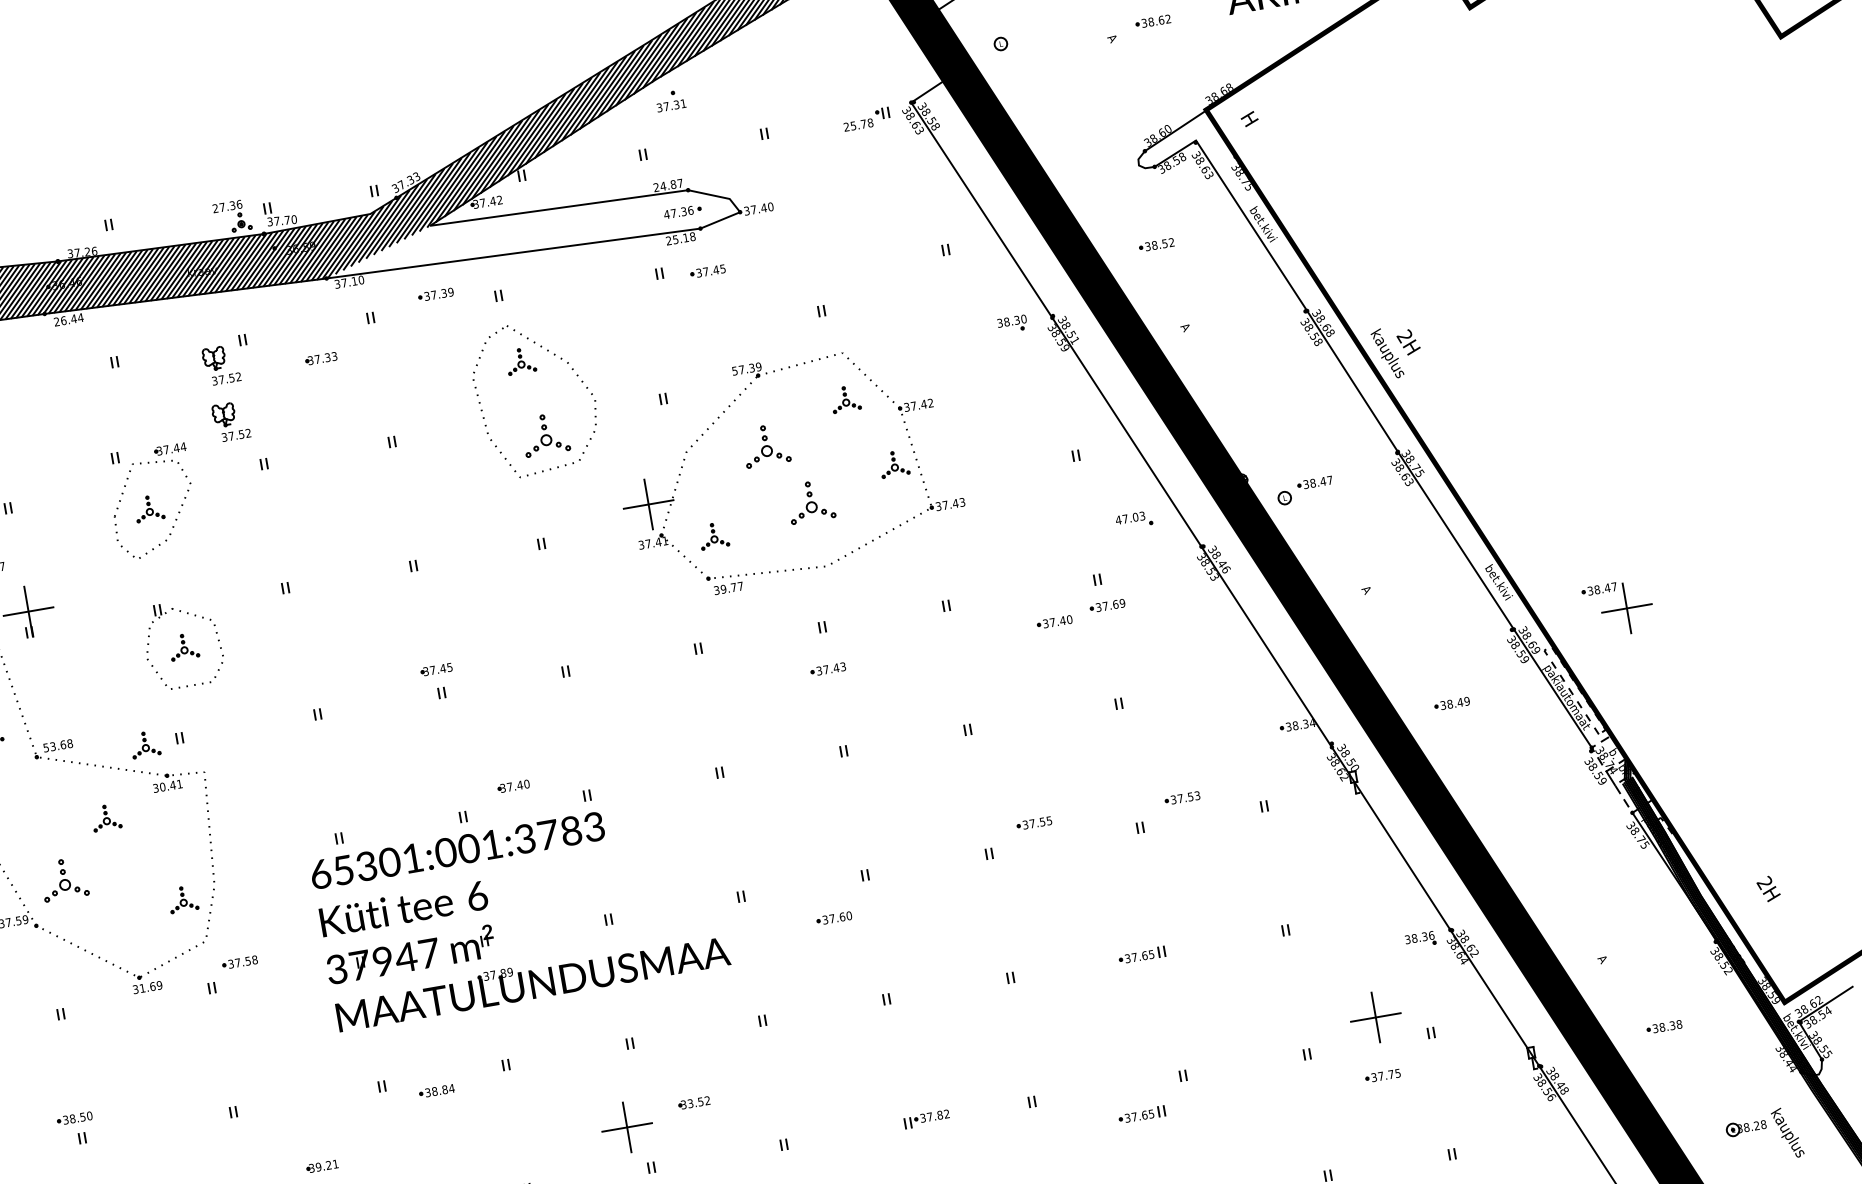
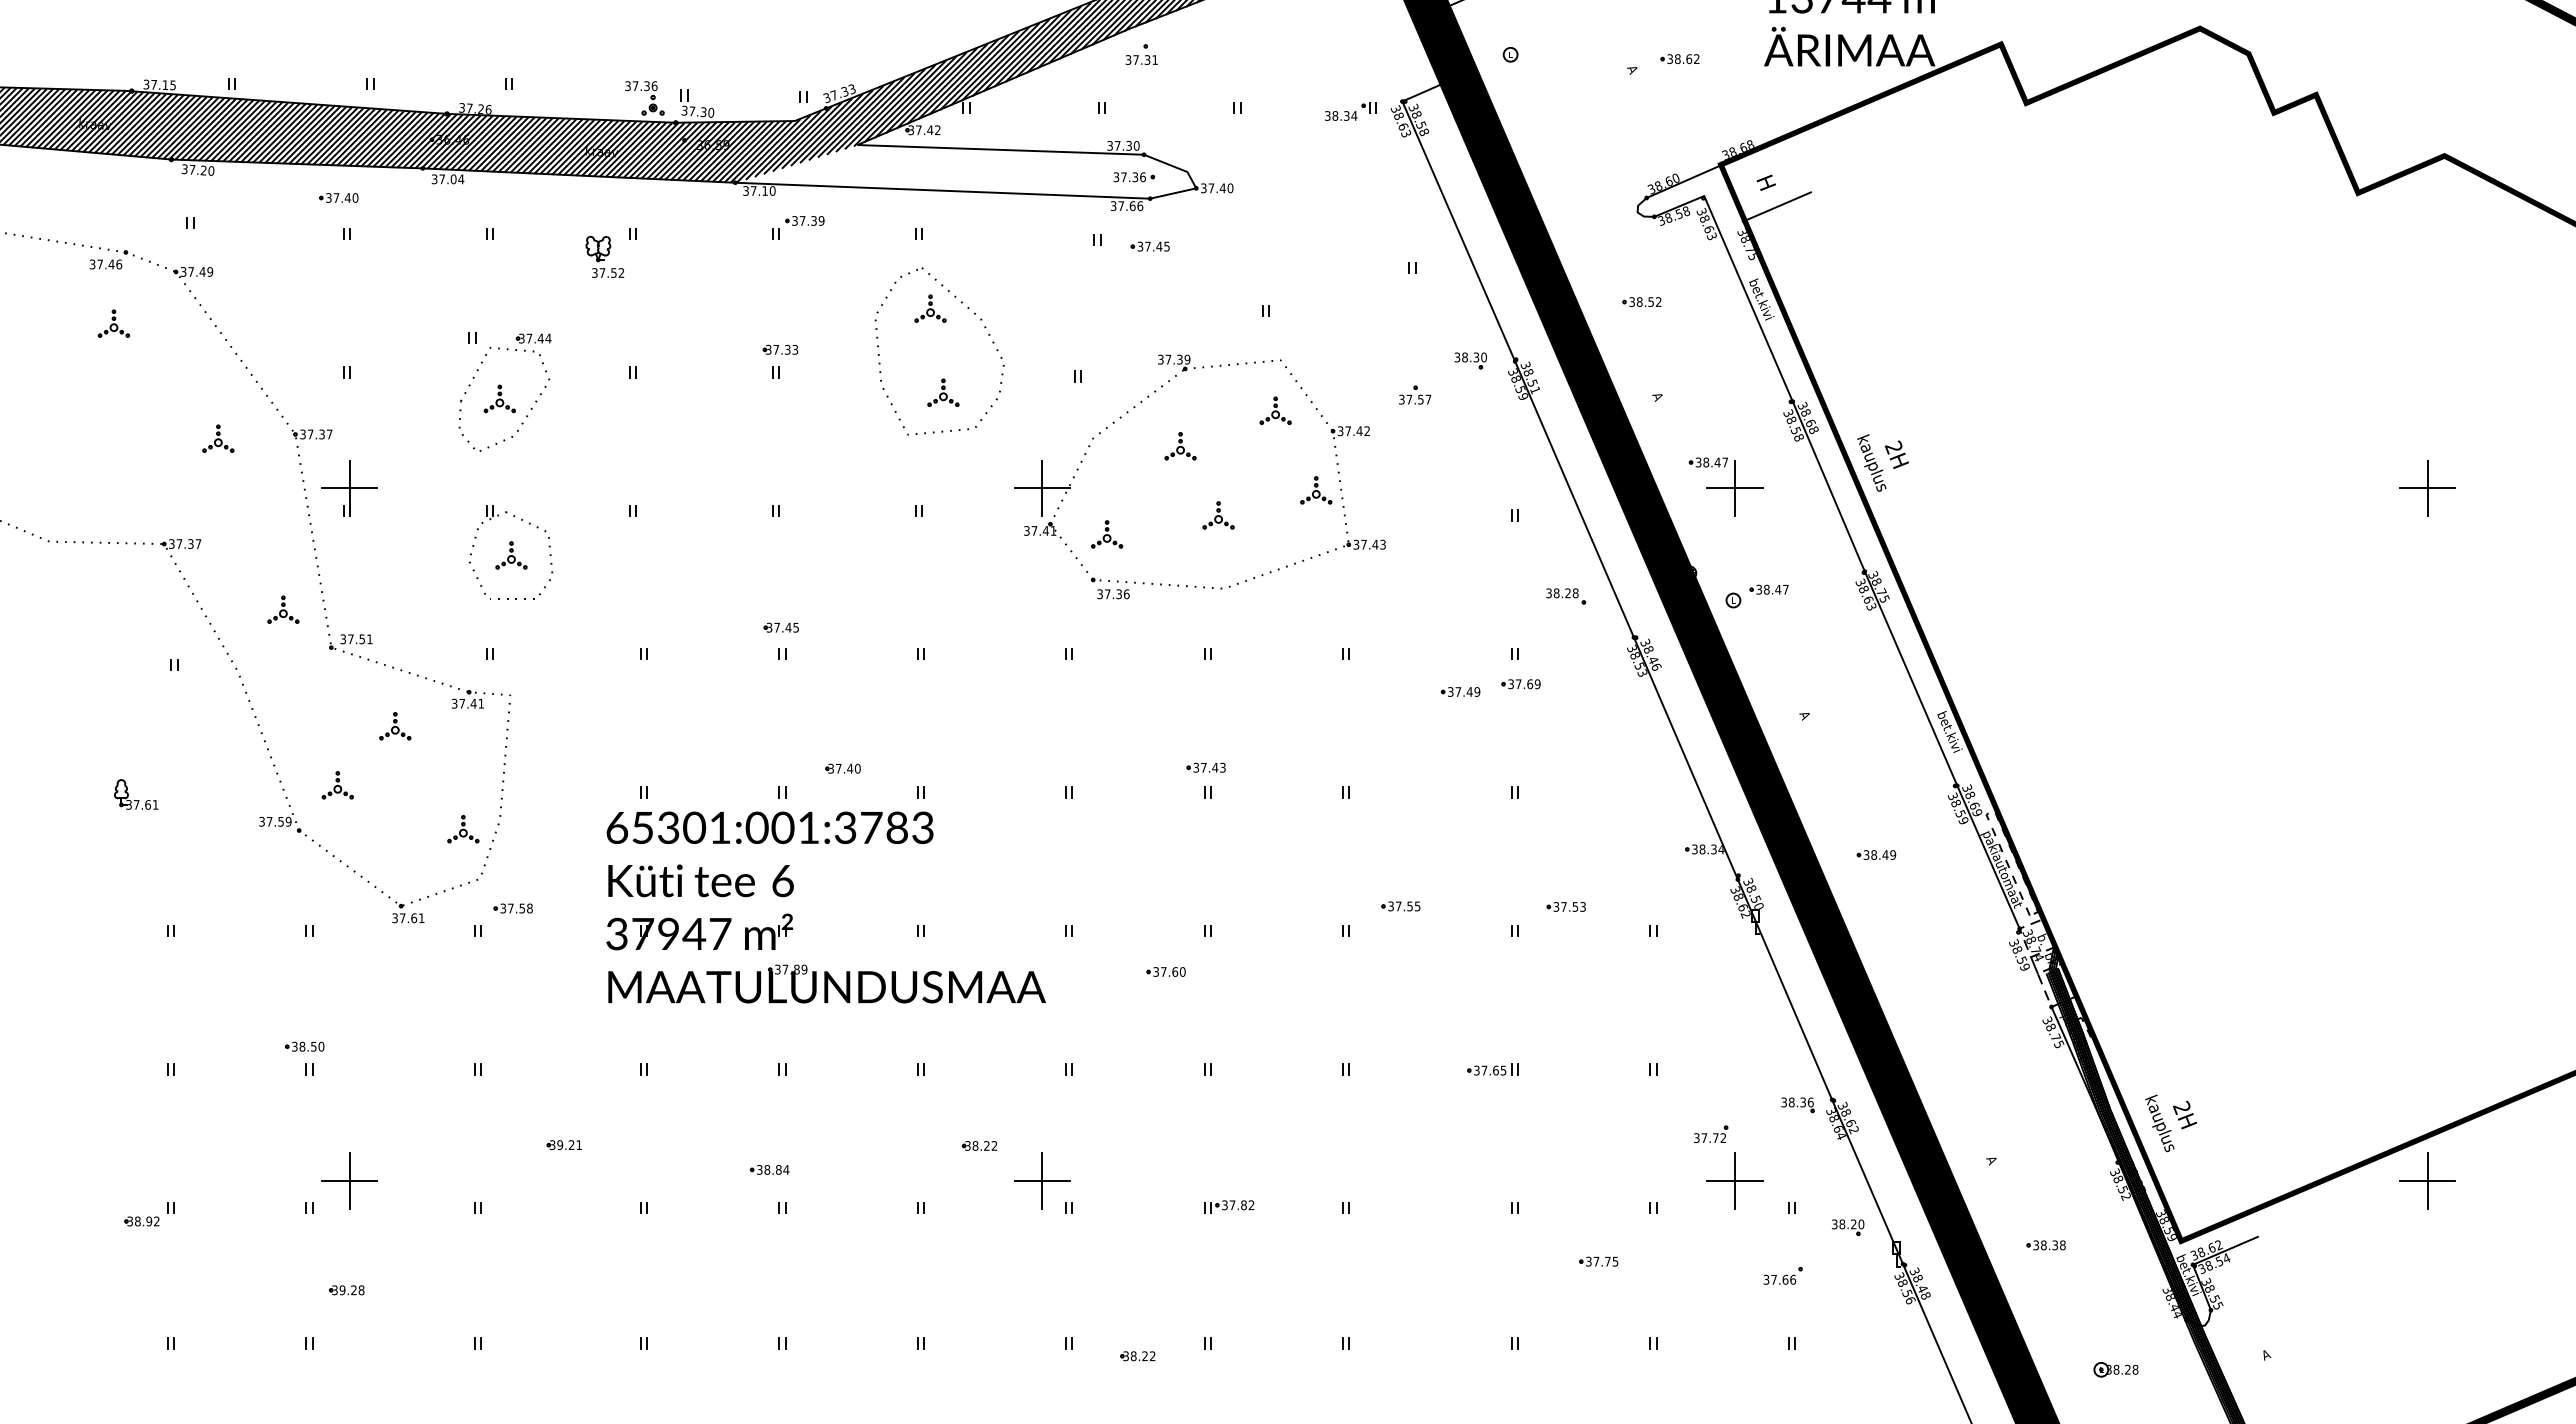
text: (858, 124) -> (1341, 115), 25.78 -> 38.34
line: (1263, 138) -> (1777, 206), added
text: (668, 185) -> (1123, 145), 24.87 -> 37.30
text: (215, 208) -> (627, 86), 27.36 -> 37.36
text: (667, 214) -> (1116, 177), 47.36 -> 37.36
text: (287, 220) -> (703, 112), 37.70 -> 37.30
text: (680, 239) -> (1126, 206), 25.18 -> 37.66
part: (435, 294) -> (804, 220), moved
text: (64, 320) -> (443, 179), 26.44 -> 37.04
part: (321, 358) -> (780, 349), moved
part: (968, 362) -> (1415, 394), added
text: (734, 370) -> (1160, 358), 57.39 -> 37.39
part: (230, 421) -> (604, 319), removed
part: (545, 434) -> (943, 392), size x0.62
part: (765, 445) -> (1180, 446), size x0.62
part: (810, 501) -> (1218, 515), size x0.62
text: (1129, 518) -> (1561, 593), 47.03 -> 38.28
text: (731, 588) -> (1116, 594), 39.77 -> 37.36
part: (1618, 608) -> (1725, 486), moved
text: (1069, 619) -> (1477, 691), 37.40 -> 37.49
part: (827, 669) -> (1205, 767), moved
part: (145, 744) -> (451, 654), removed
text: (58, 745) -> (356, 639), 53.68 -> 37.51
text: (162, 786) -> (462, 703), 30.41 -> 37.41
part: (63, 879) -> (337, 785), size x0.62
part: (1347, 979) -> (1711, 1134), added
text: (151, 987) -> (412, 918), 31.69 -> 37.61
part: (1484, 1041) -> (1848, 1227), added
part: (1382, 1075) -> (1598, 1261), moved
part: (436, 1090) -> (769, 1169), moved
part: (1433, 1094) -> (1782, 1275), added
text: (694, 1102) -> (980, 1145), 33.52 -> 38.22
part: (1141, 1114) -> (1462, 1242), removed
part: (627, 1127) -> (1042, 1180), moved
text: (1787, 1133) -> (2159, 1123), moved

